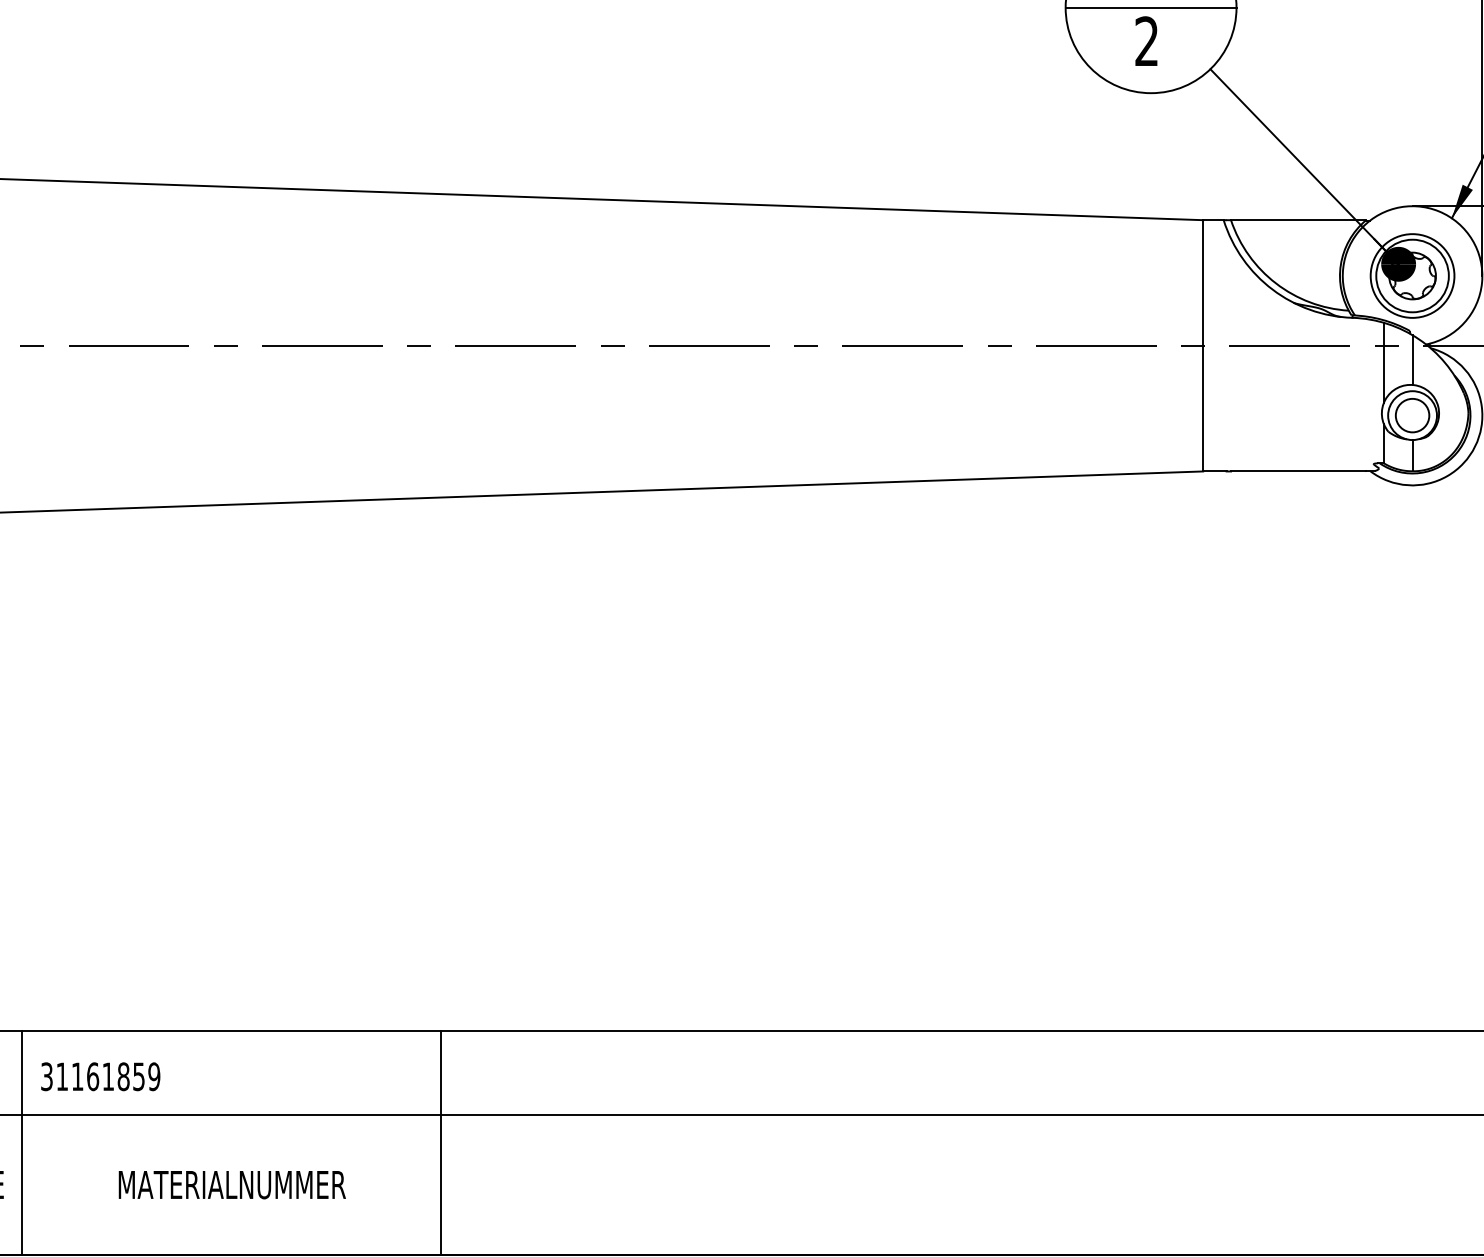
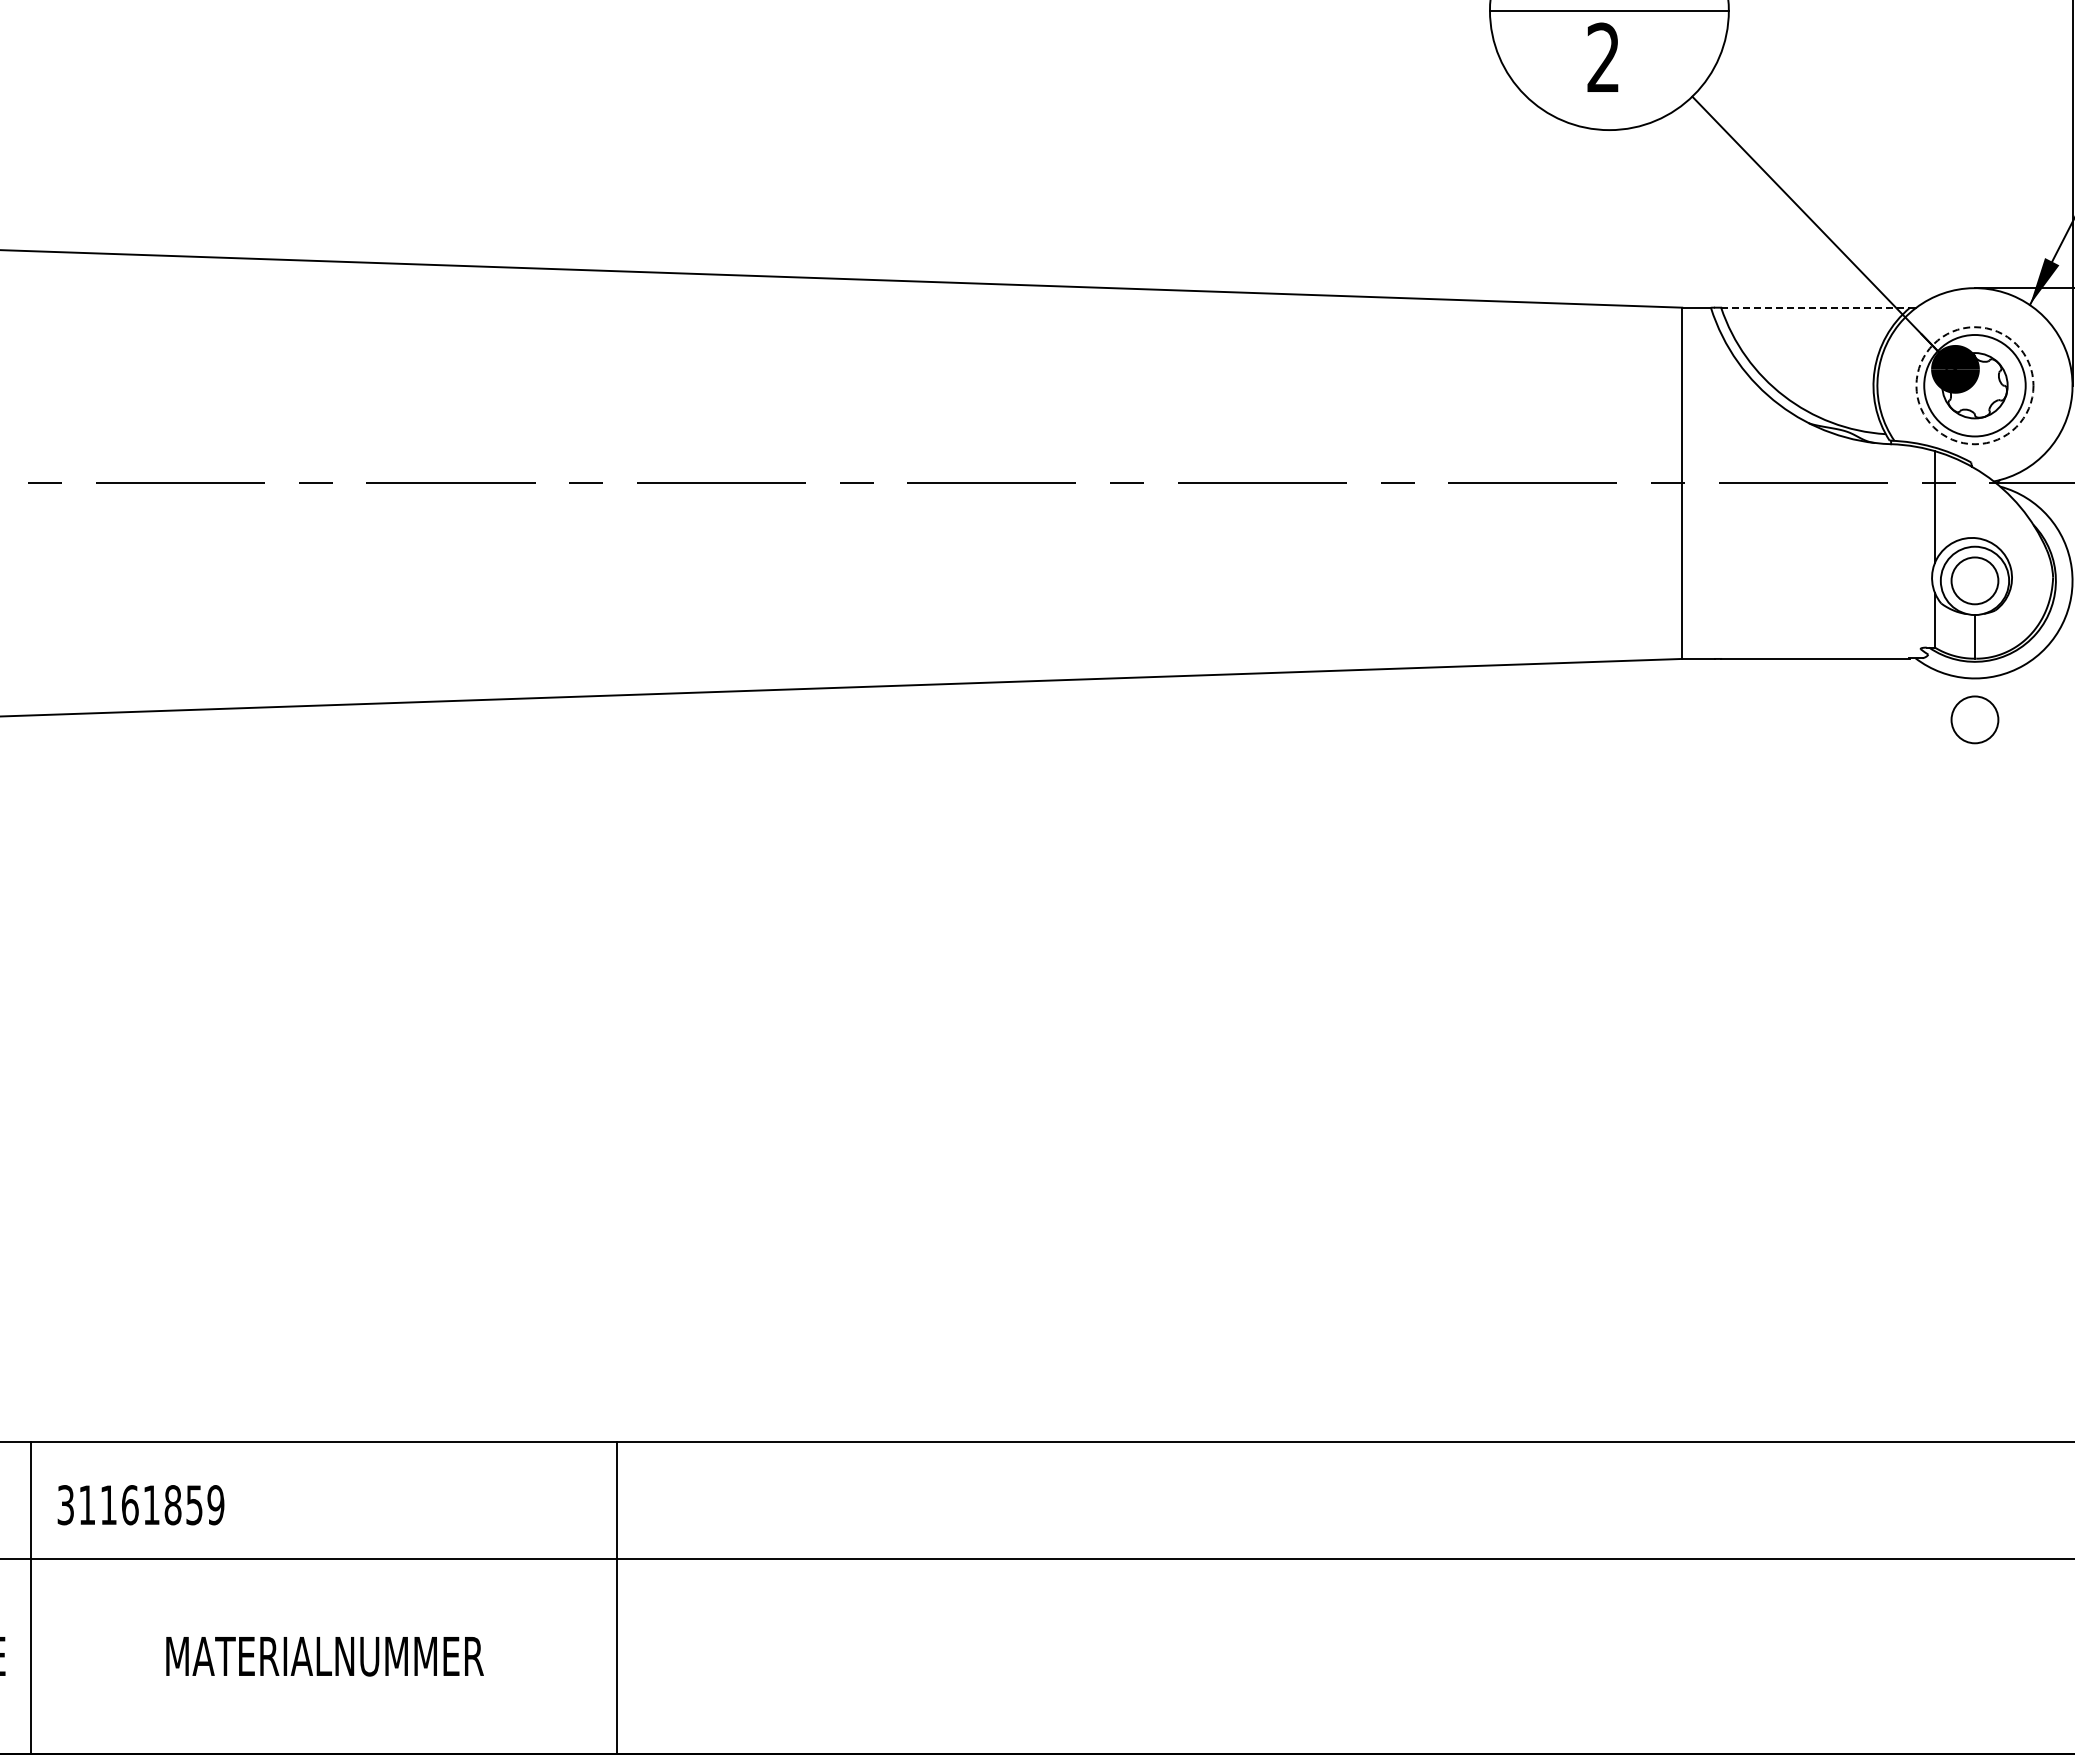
line: (1299, 220) -> (1816, 307), solid -> dashed
circle: (1412, 275) -> (1974, 385), solid -> dashed
line: (1412, 360) -> (1974, 503), removed
circle: (1412, 514) -> (1974, 719), added

